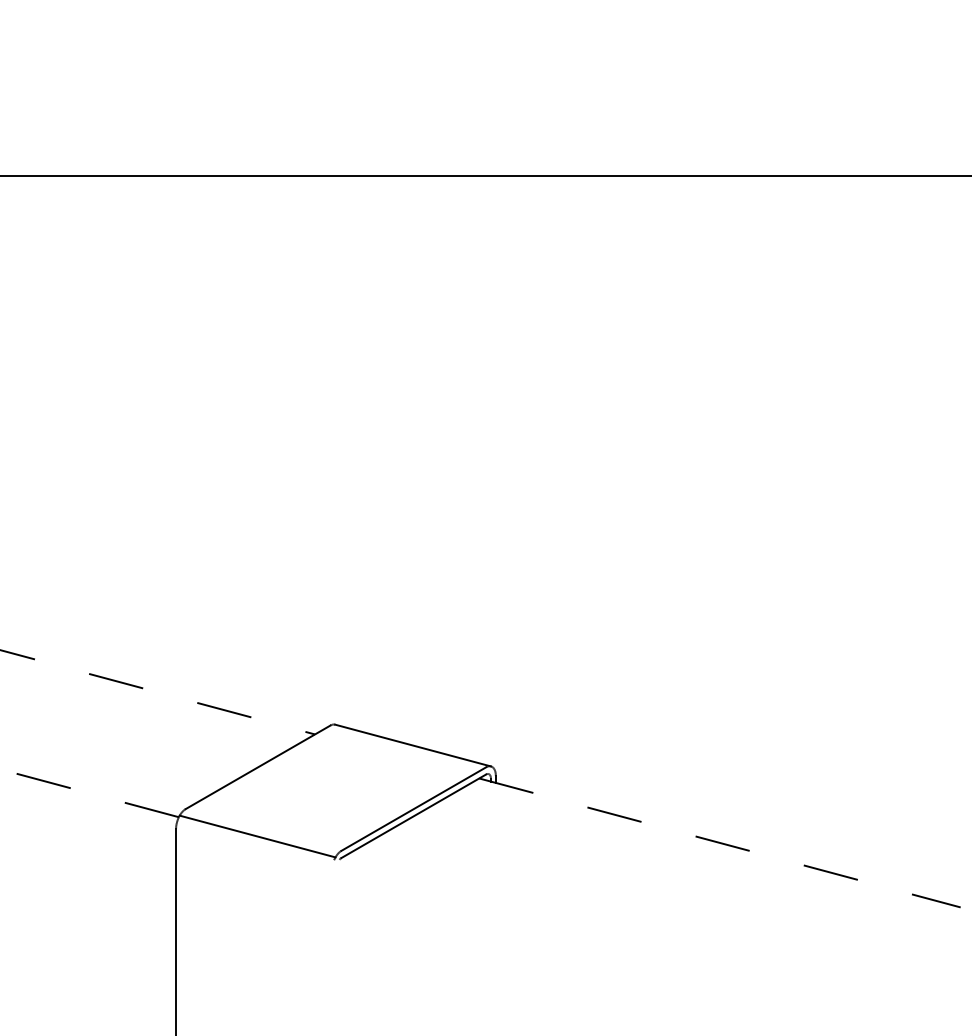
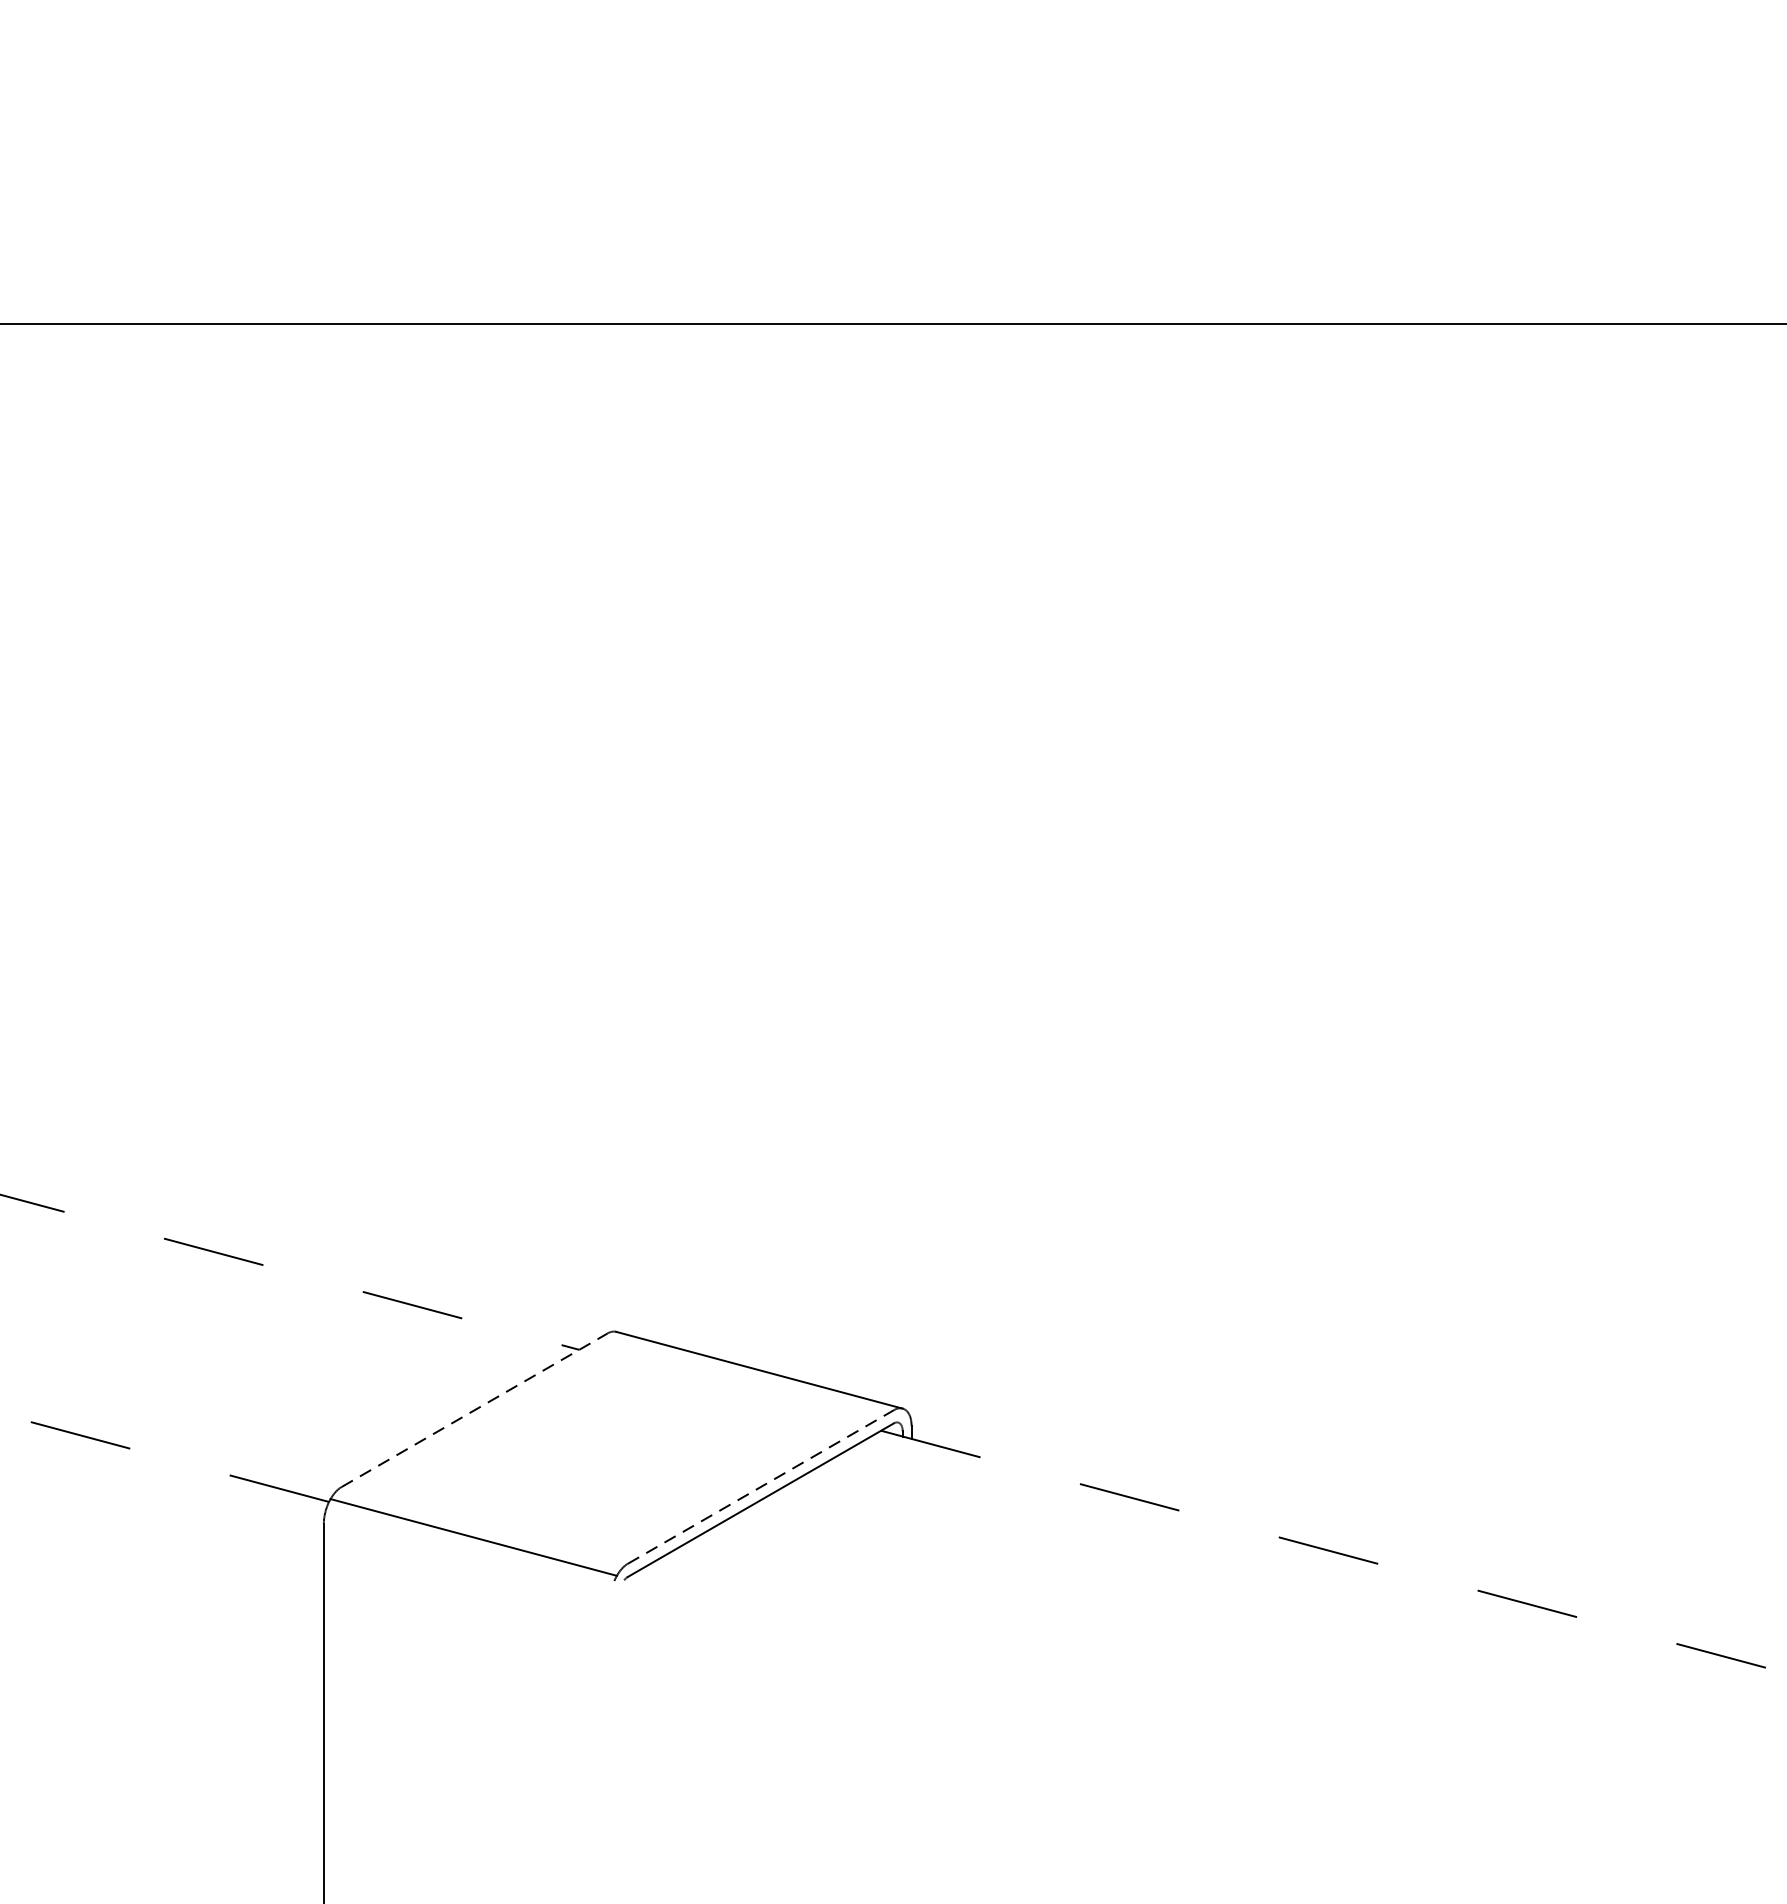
line: (258, 767) -> (475, 1410), solid -> dashed
line: (413, 809) -> (760, 1487), solid -> dashed

